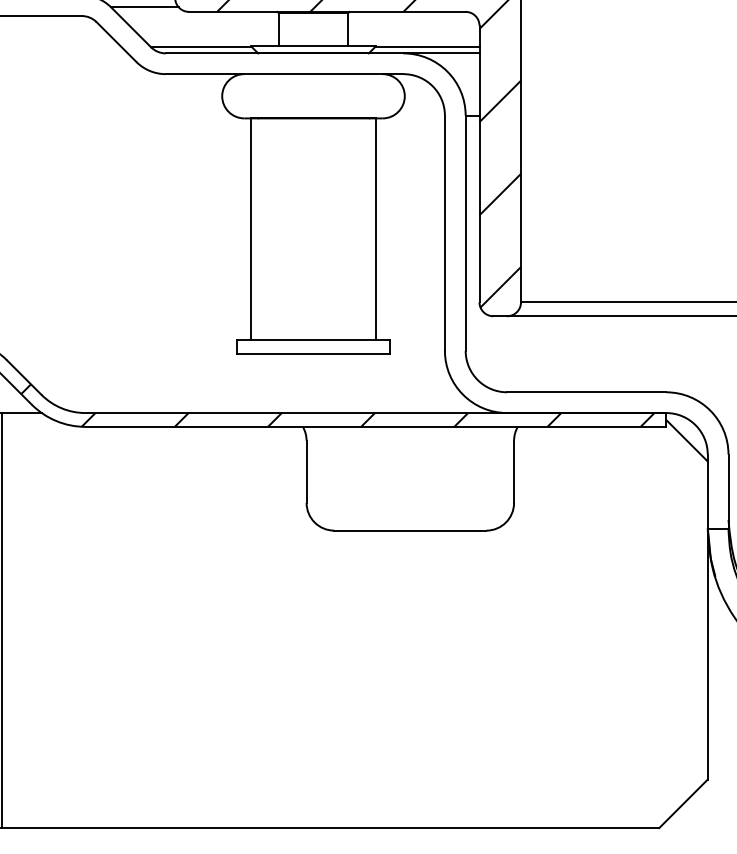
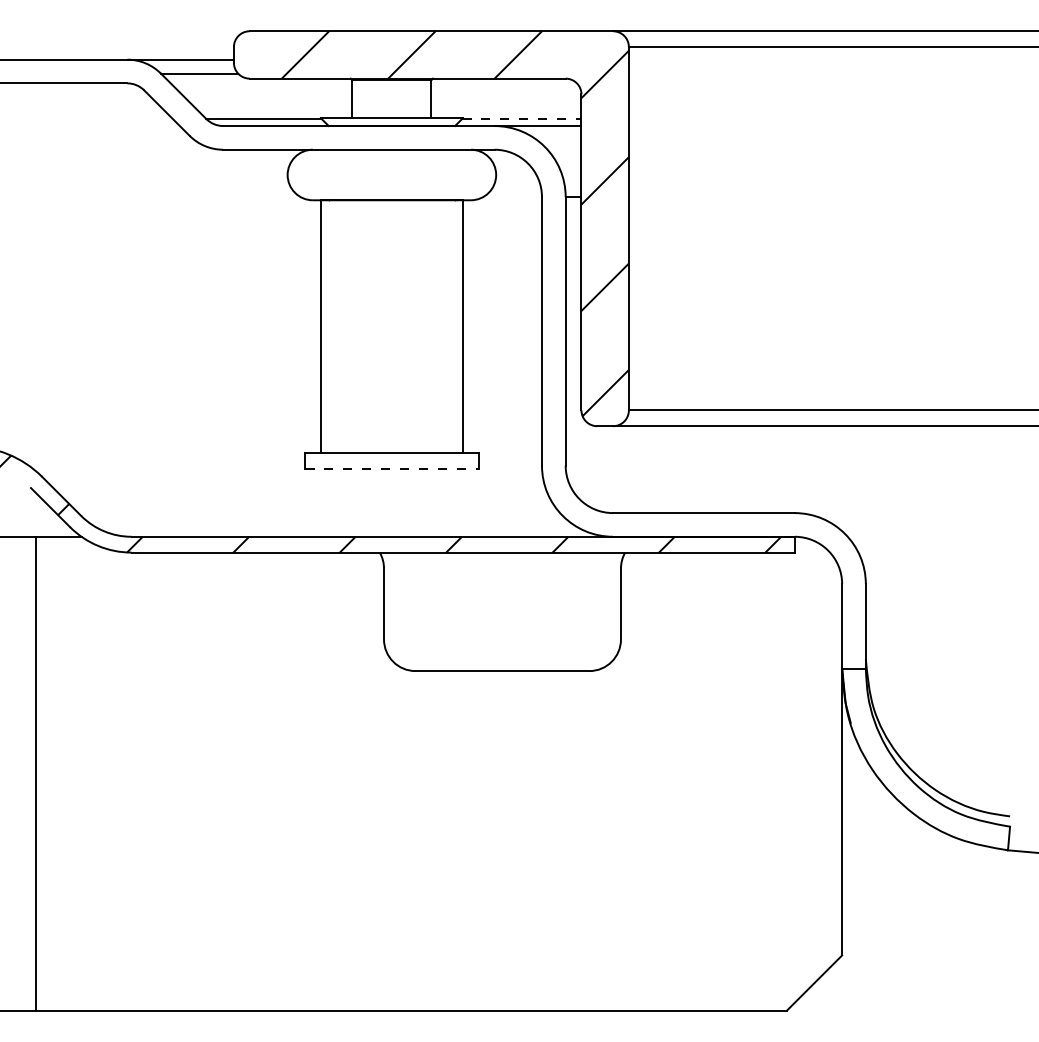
line: (426, 47) -> (521, 119), solid -> dashed
line: (313, 353) -> (391, 468), solid -> dashed
line: (687, 440) -> (818, 568), removed

